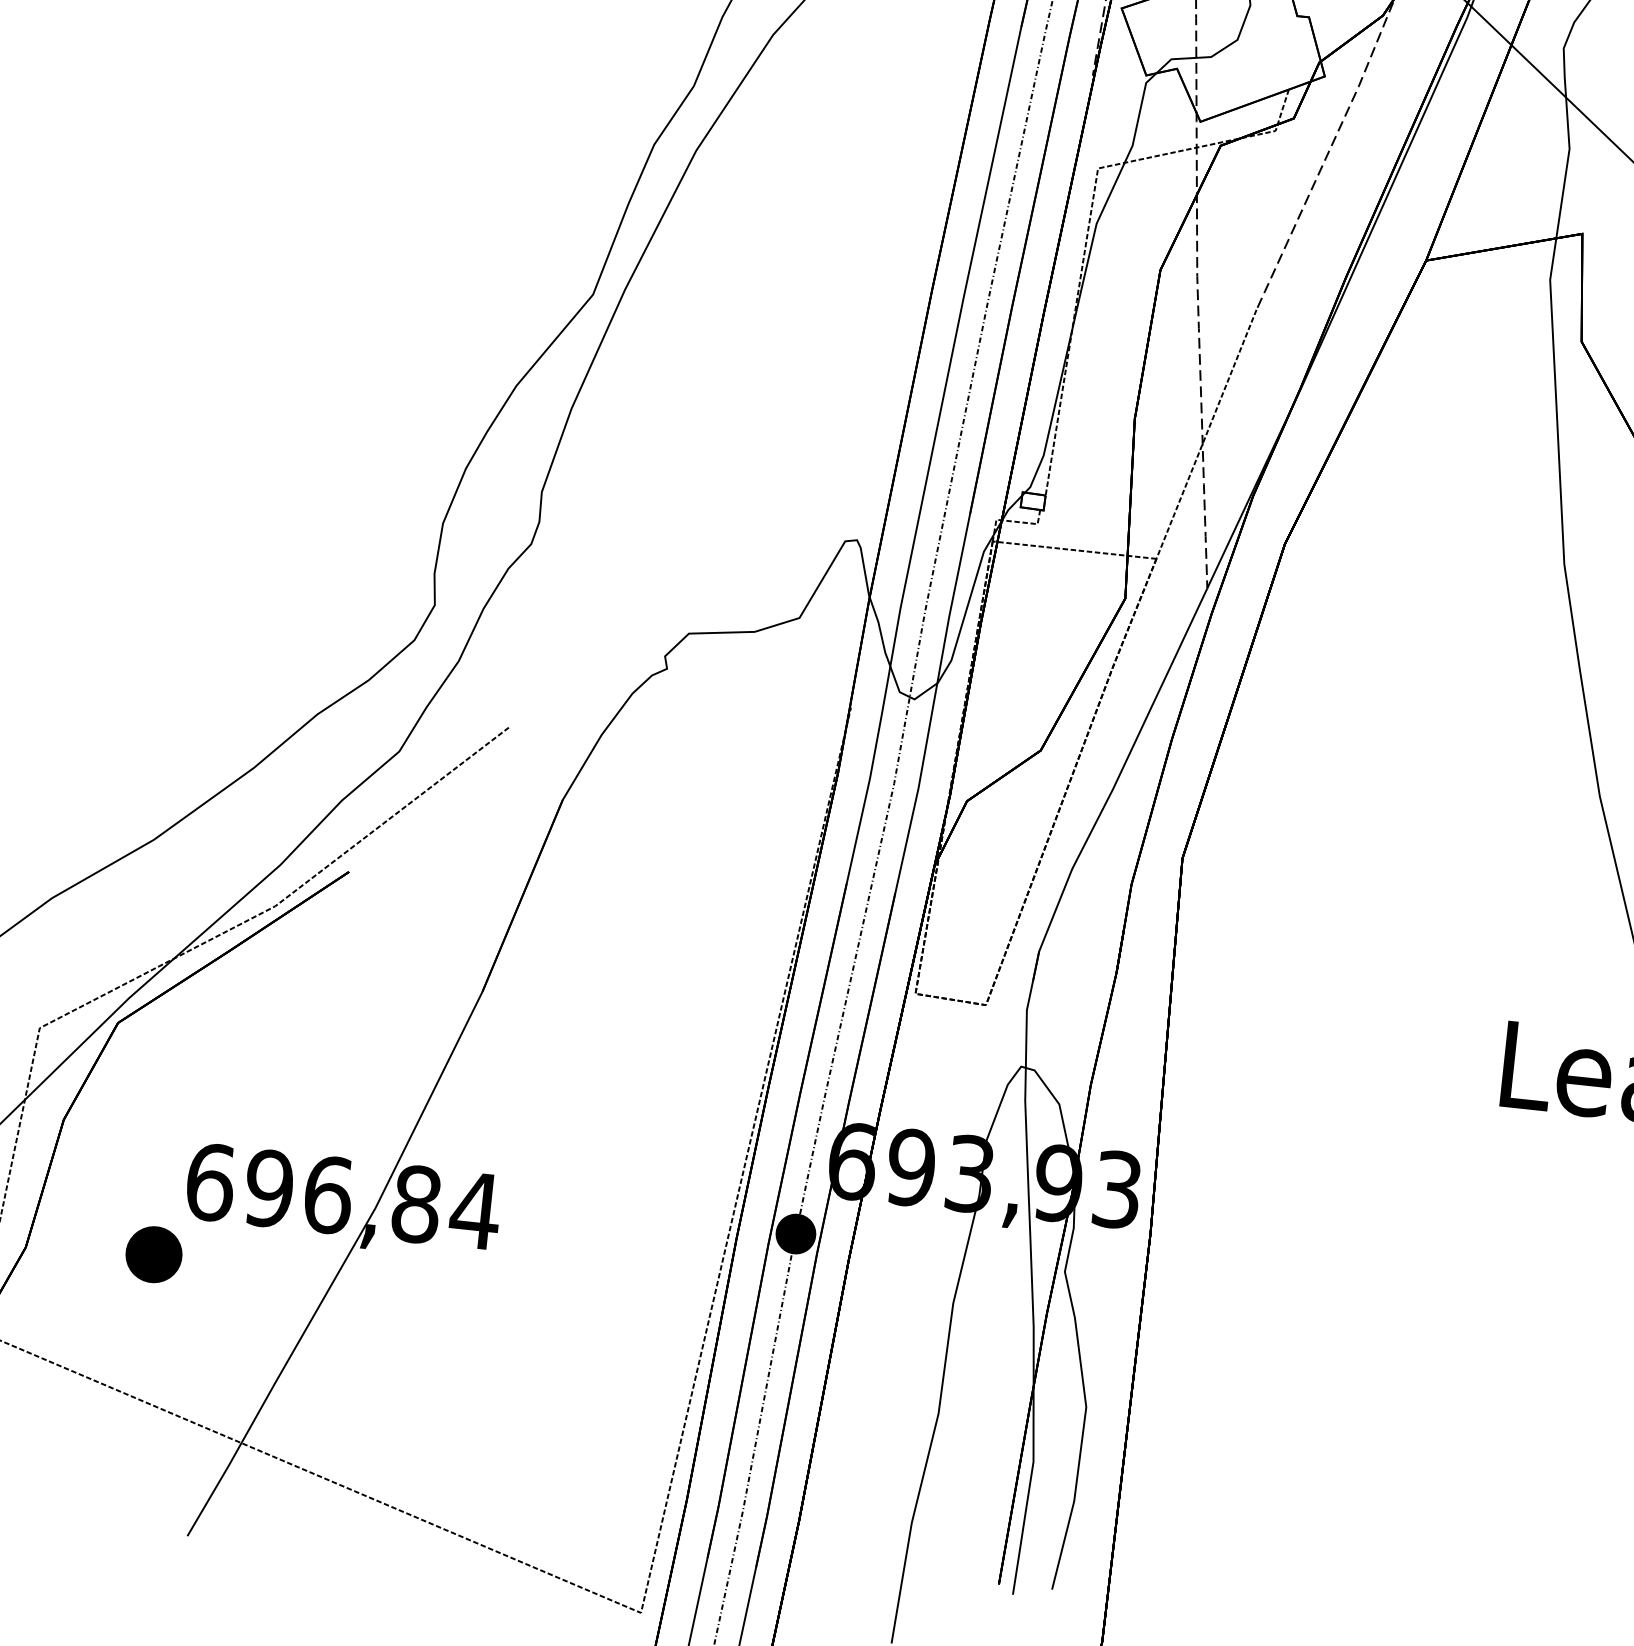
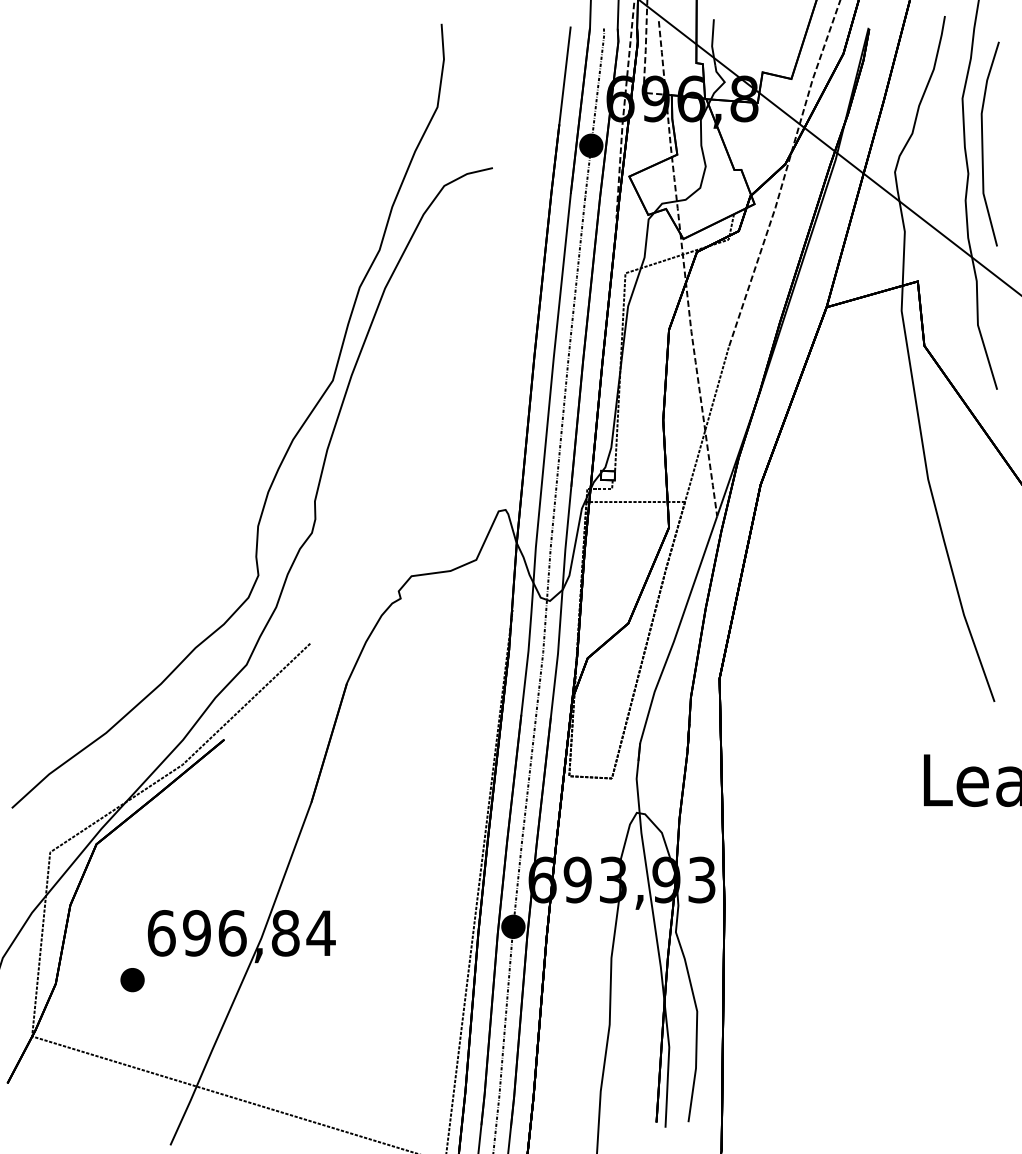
part: (153, 1255) -> (132, 980), size x0.71

